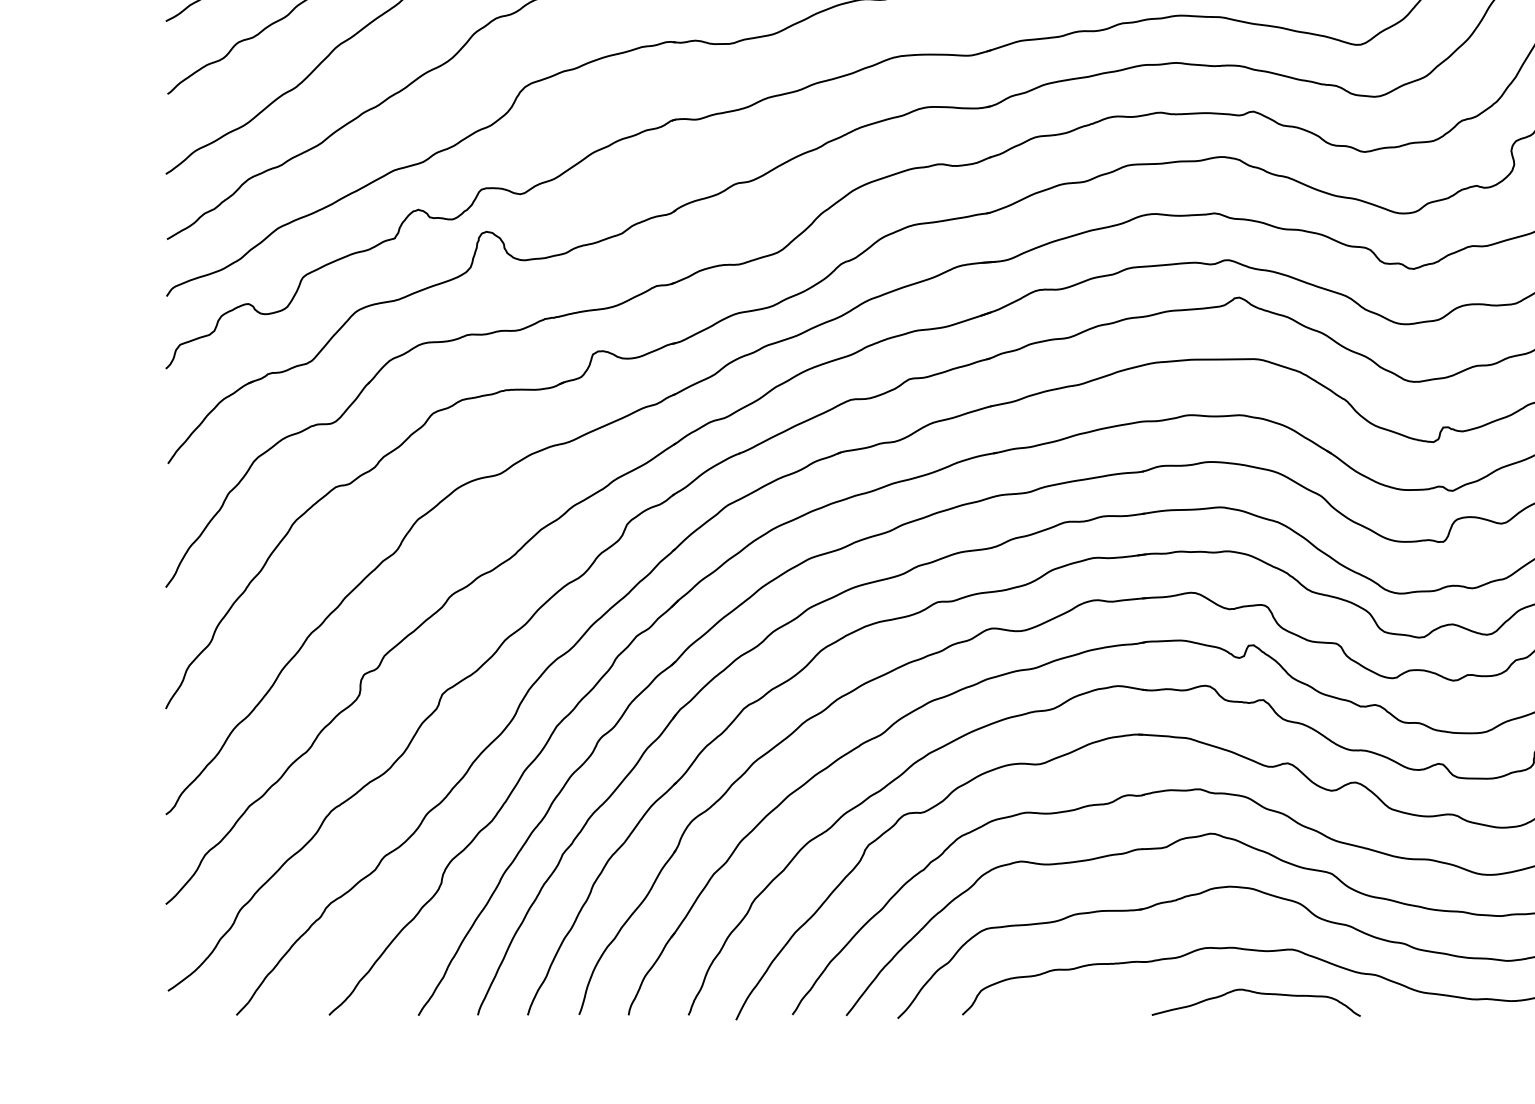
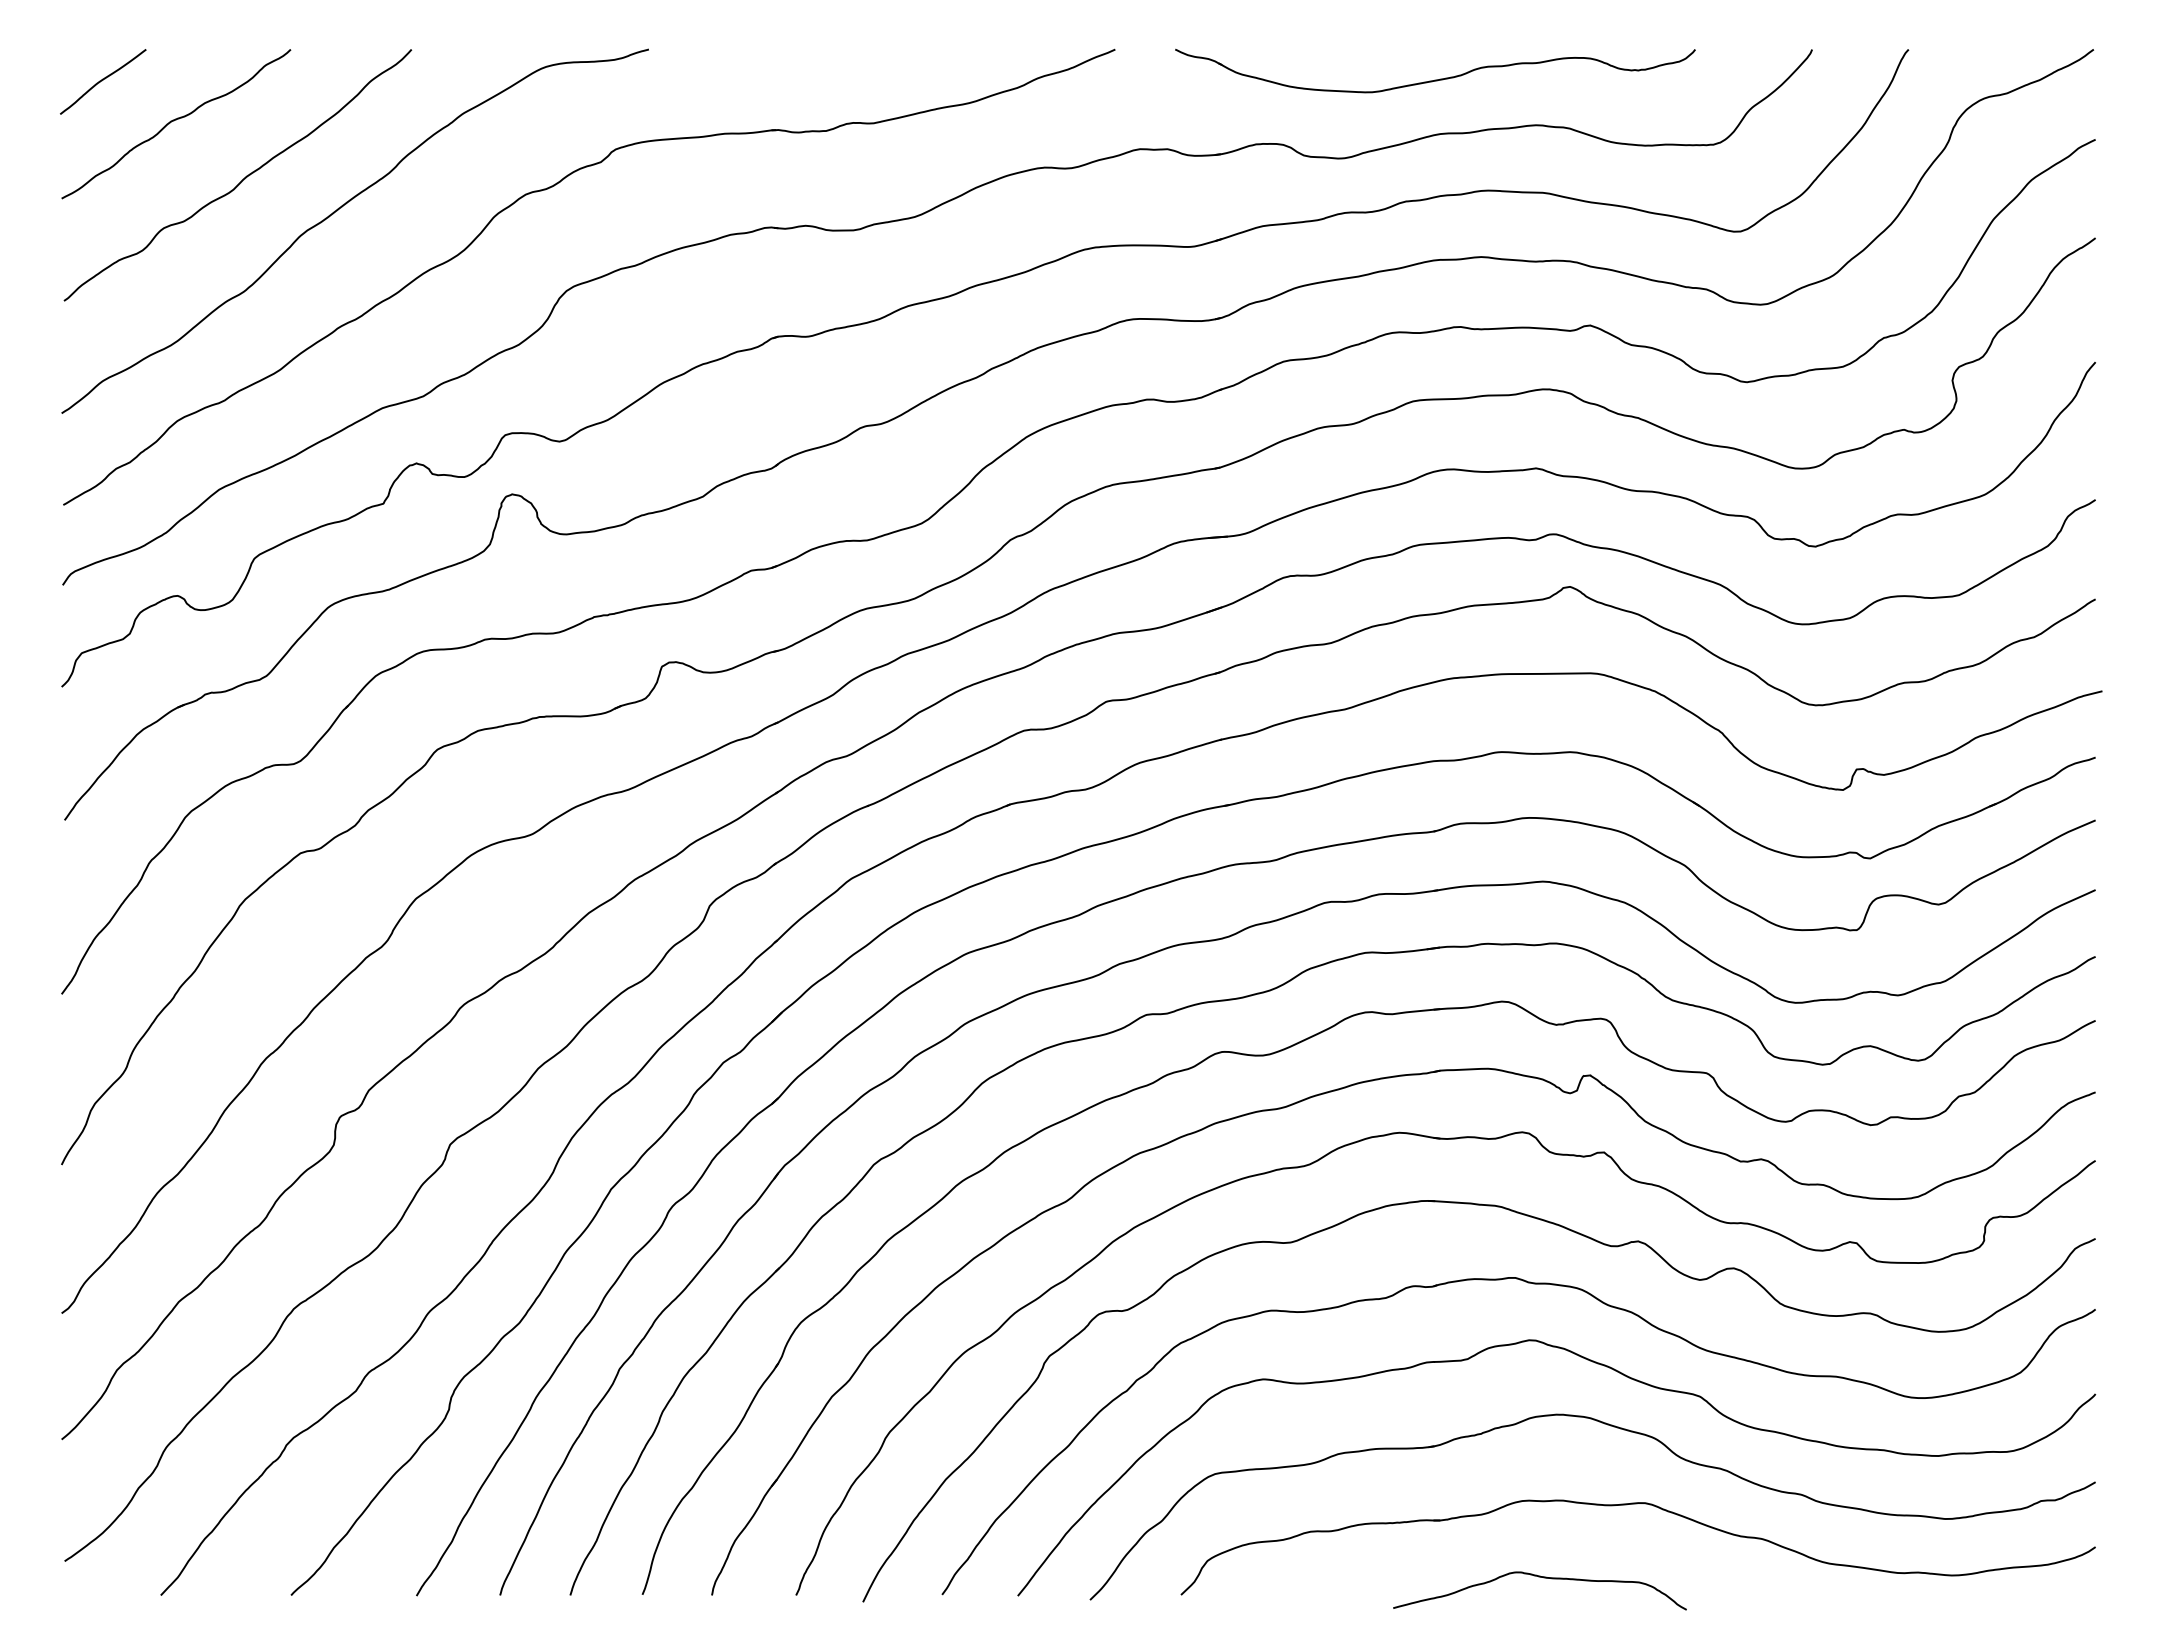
curve: (1258, 994) -> (1543, 1578), moved

